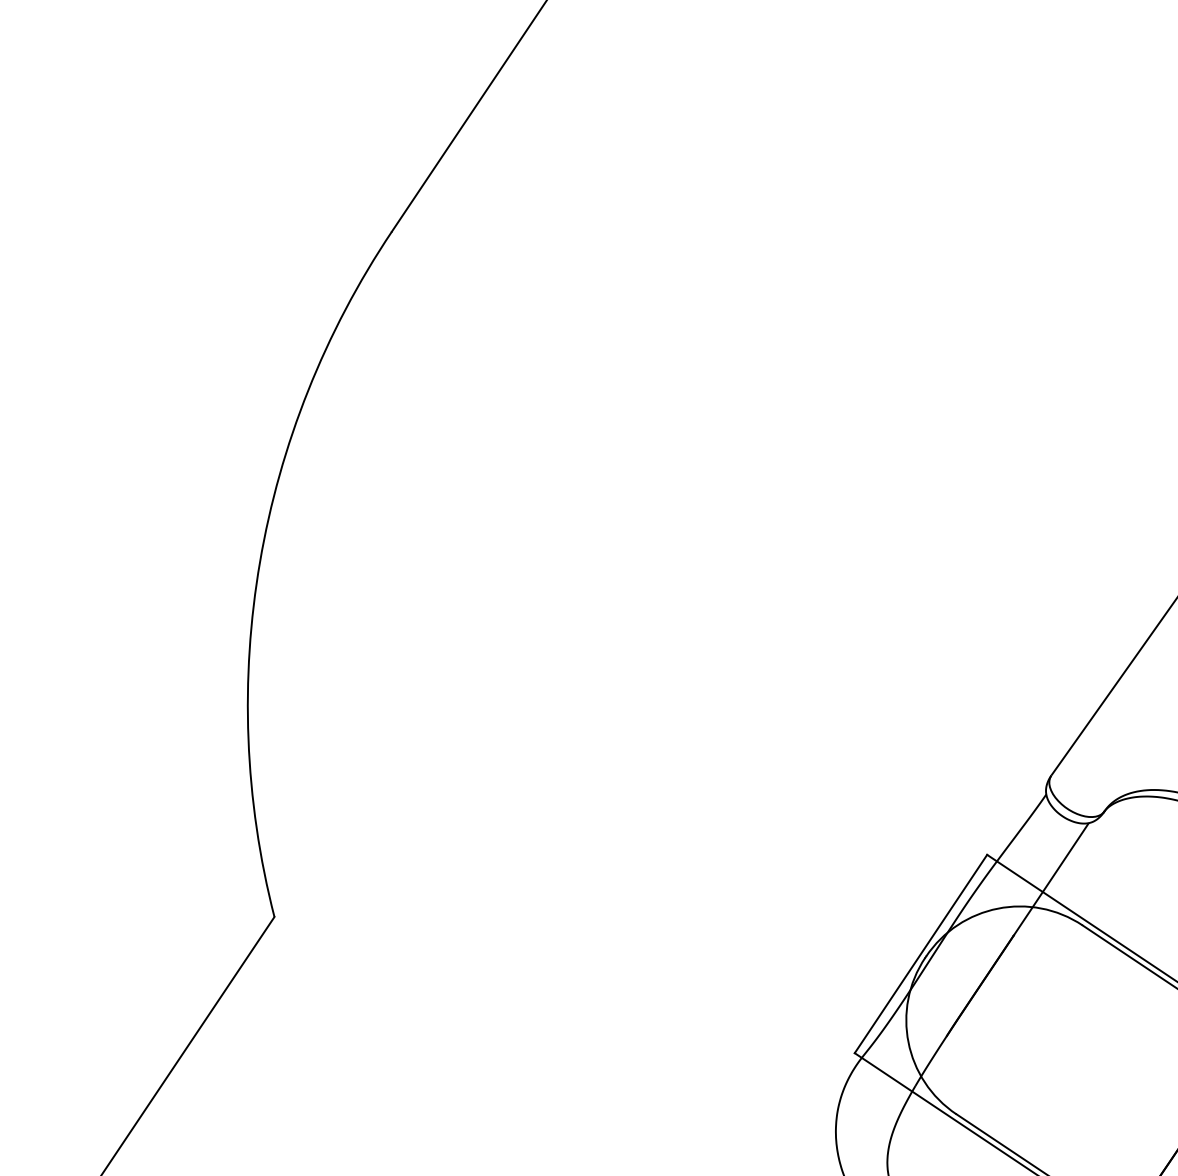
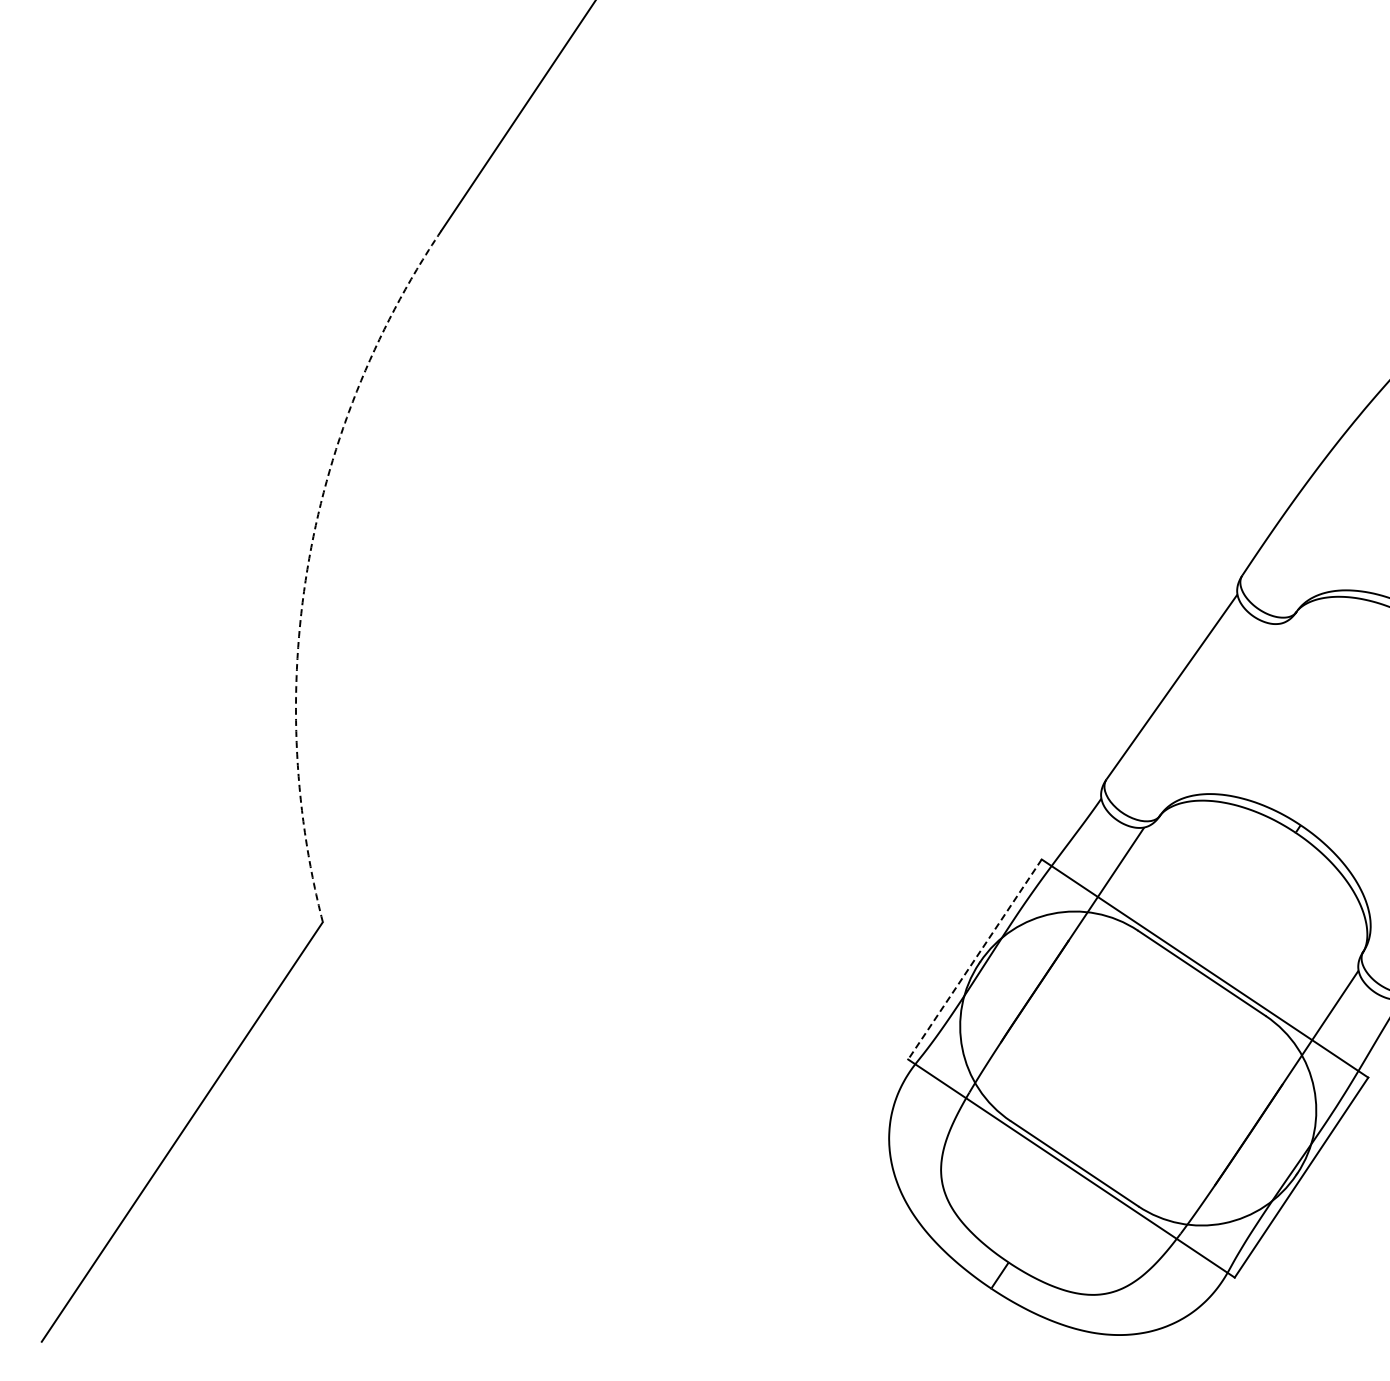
arc: (260, 561) -> (308, 563), solid -> dashed
line: (920, 954) -> (974, 959), solid -> dashed

